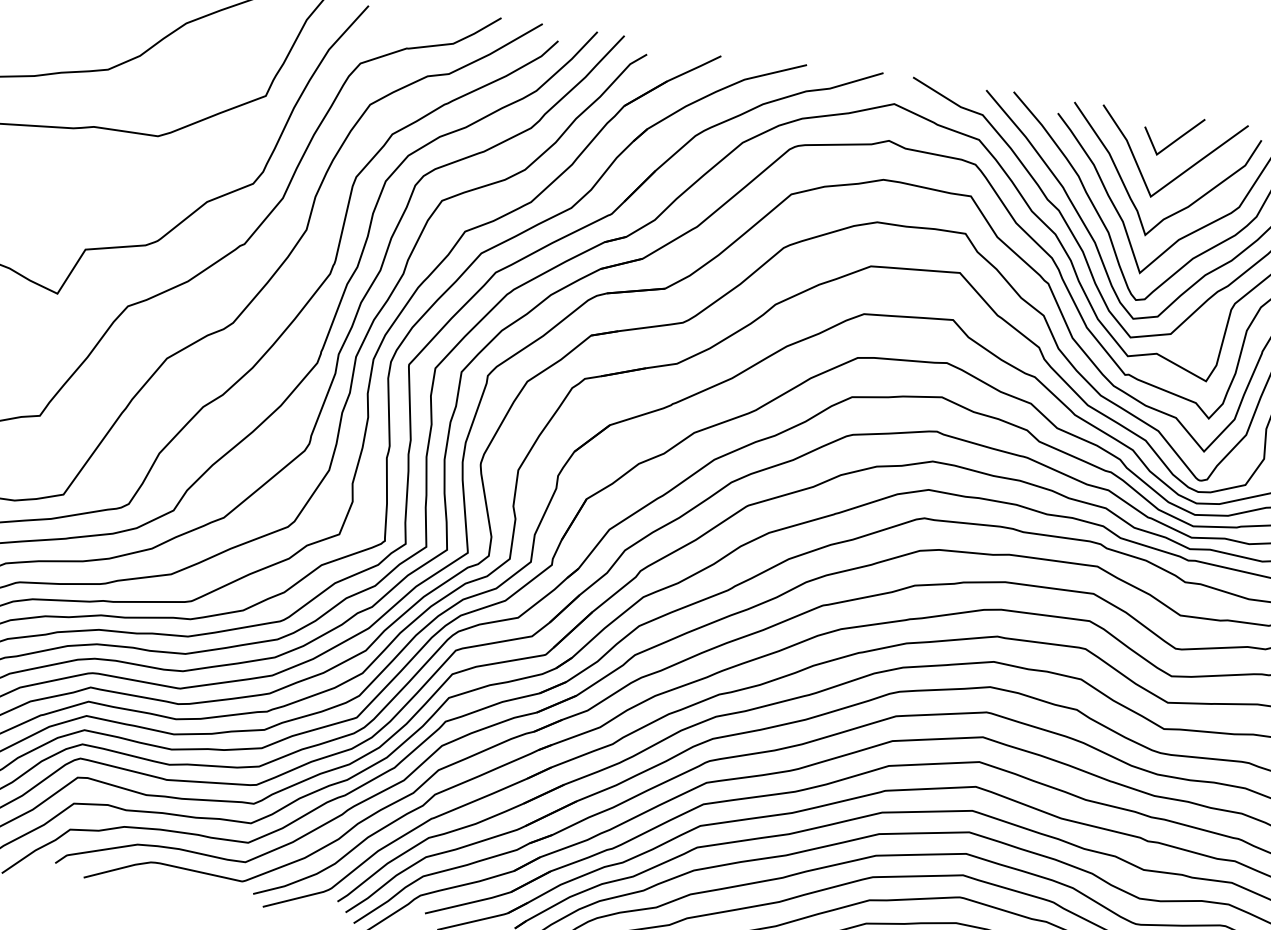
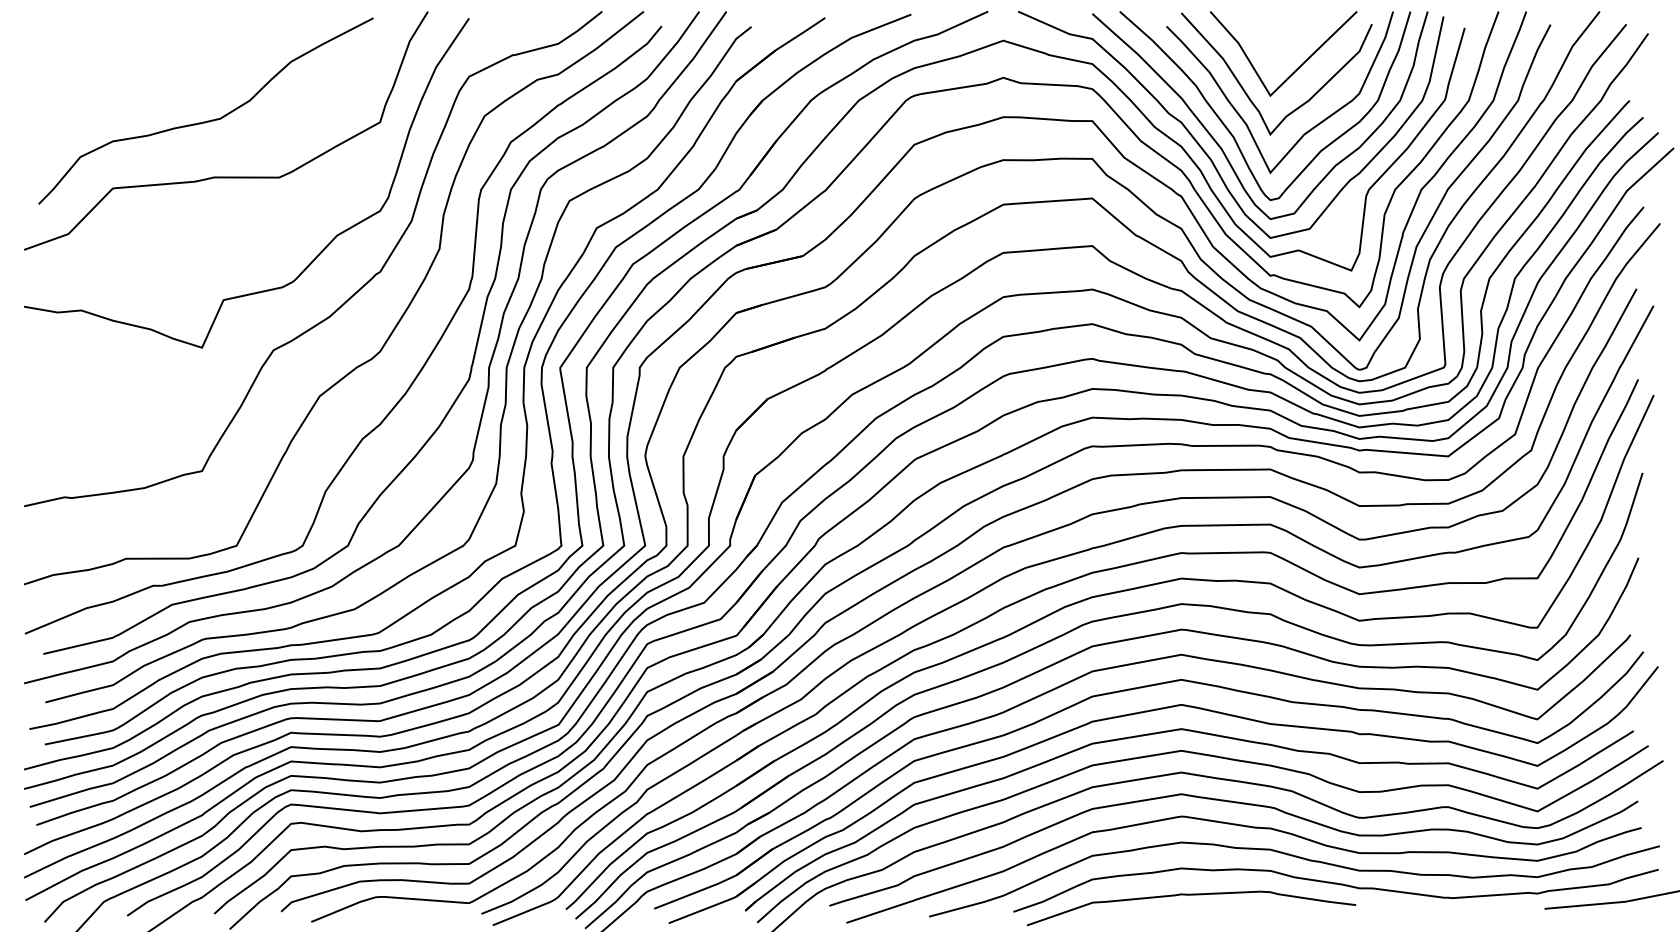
line: (1176, 139) -> (1287, 35), removed

